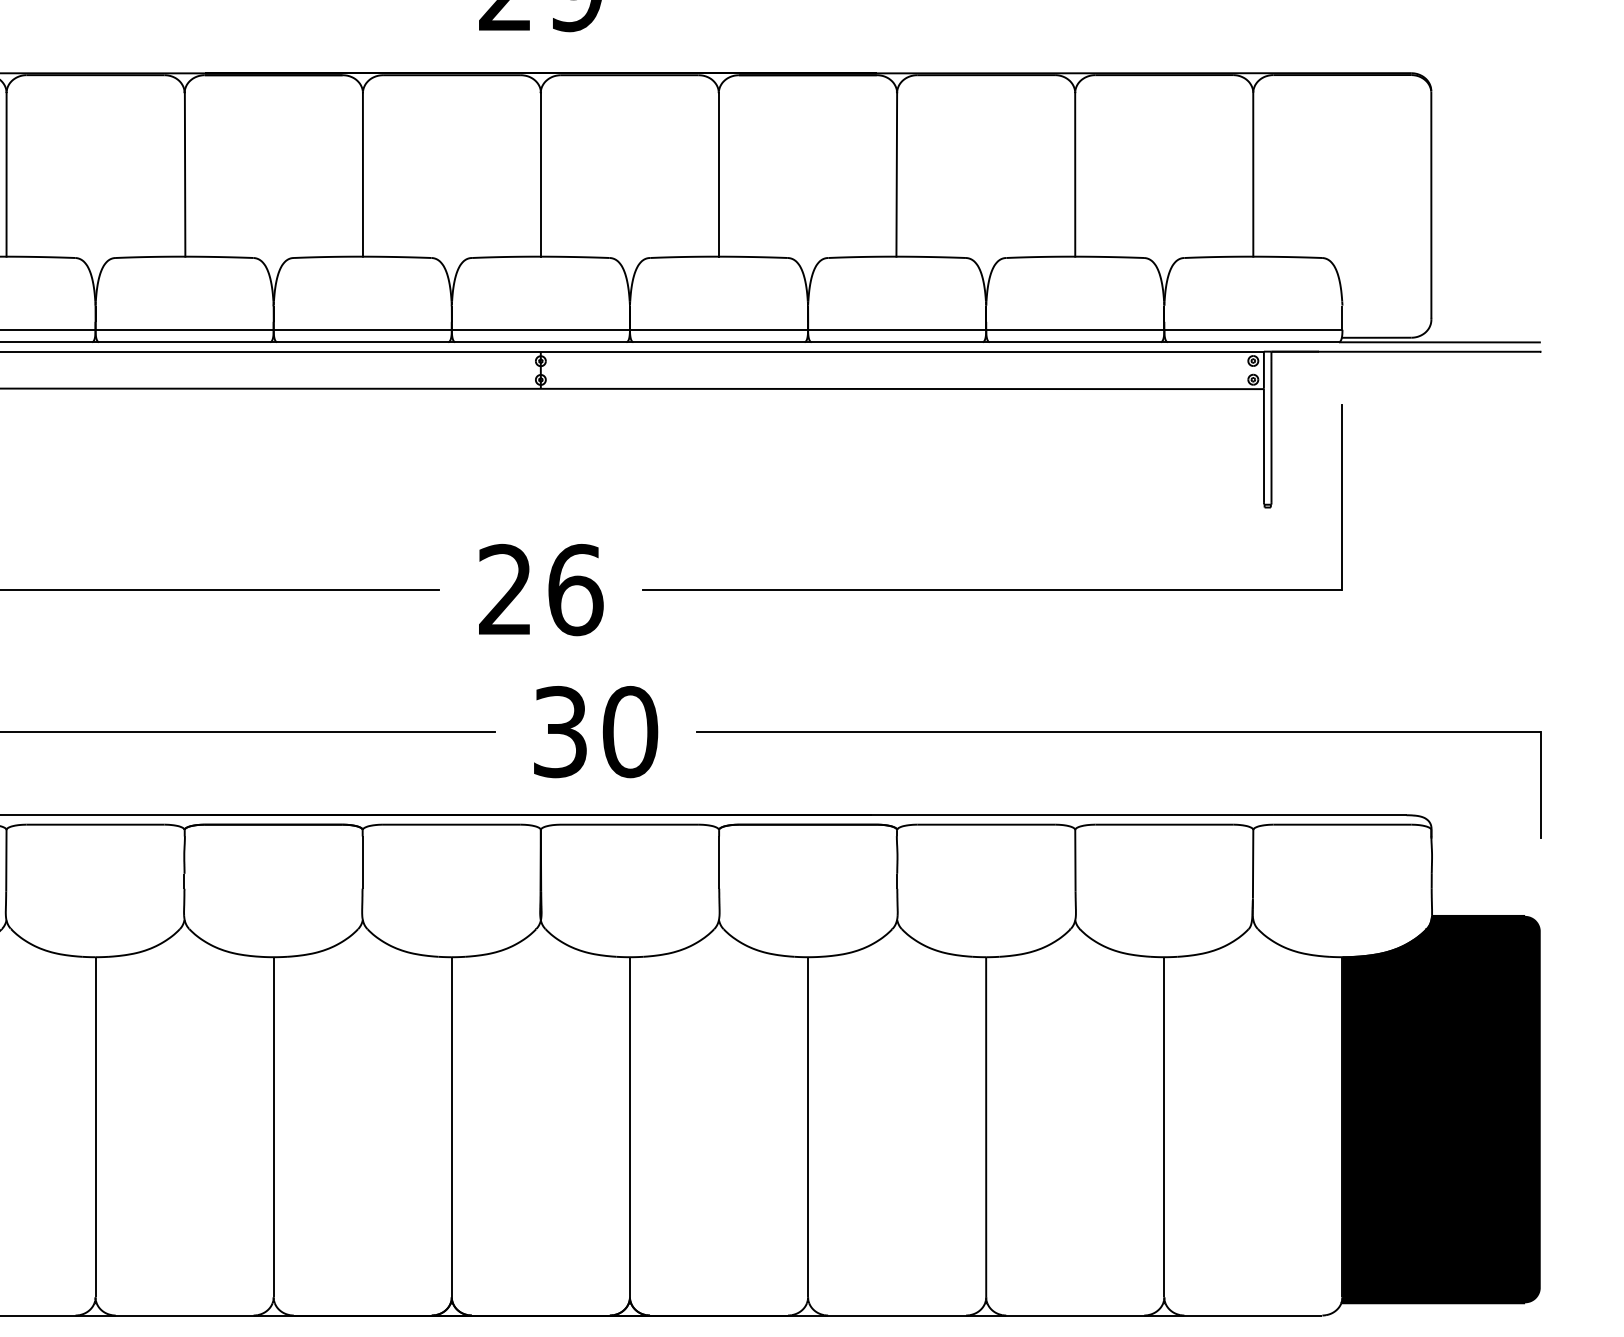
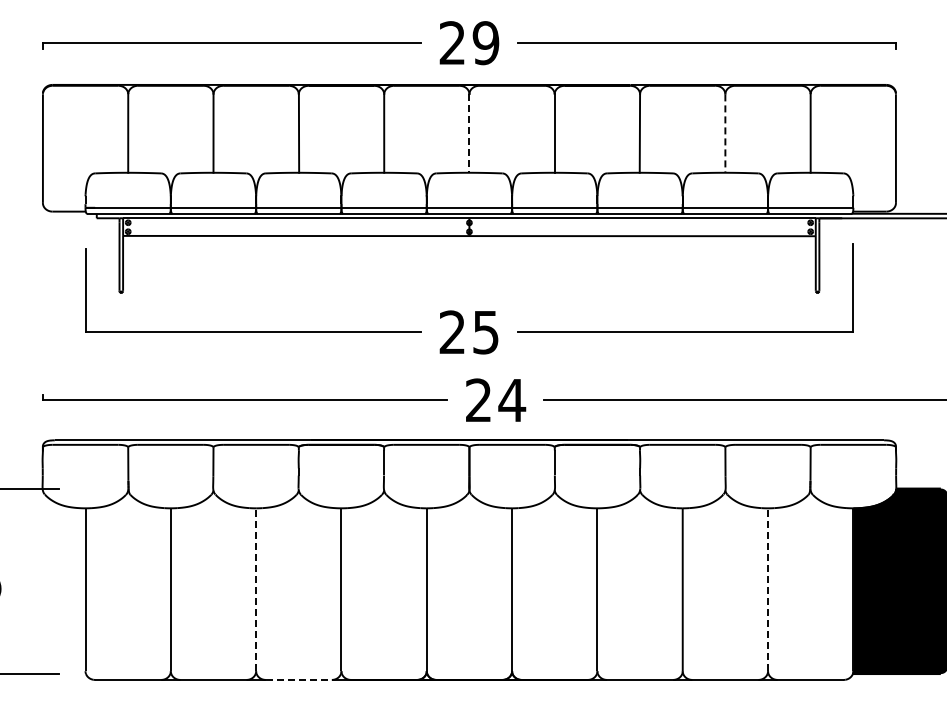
line: (541, 176) -> (469, 134), solid -> dashed
line: (1075, 176) -> (725, 134), solid -> dashed
text: (576, 590) -> (486, 332), 26 -> 25
text: (597, 732) -> (496, 400), 30 -> 24
line: (96, 1126) -> (256, 589), solid -> dashed
line: (1165, 1126) -> (768, 589), solid -> dashed
line: (186, 1314) -> (299, 679), solid -> dashed

